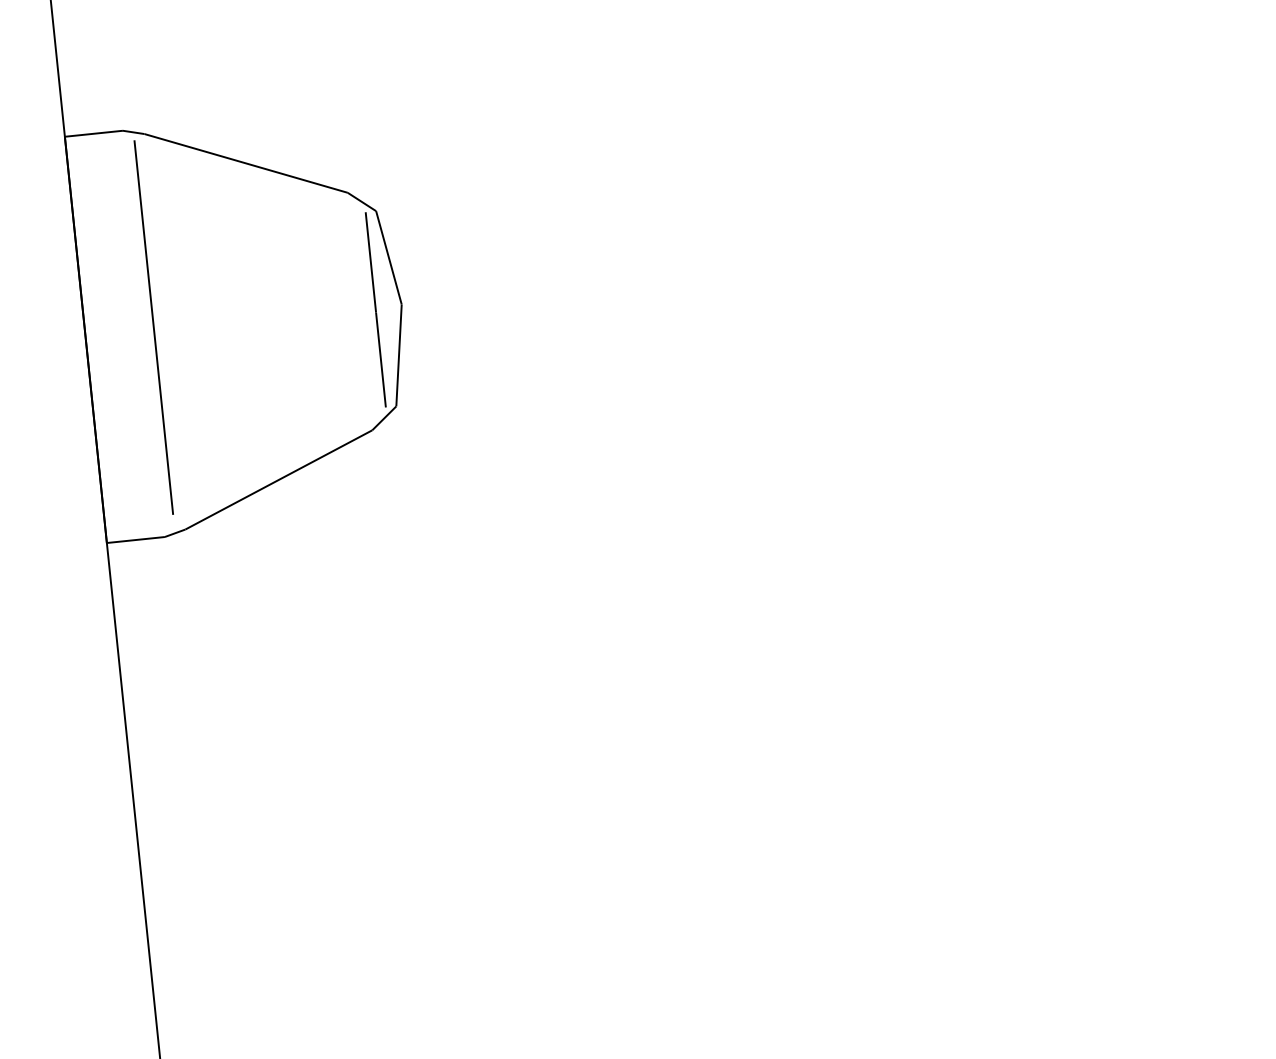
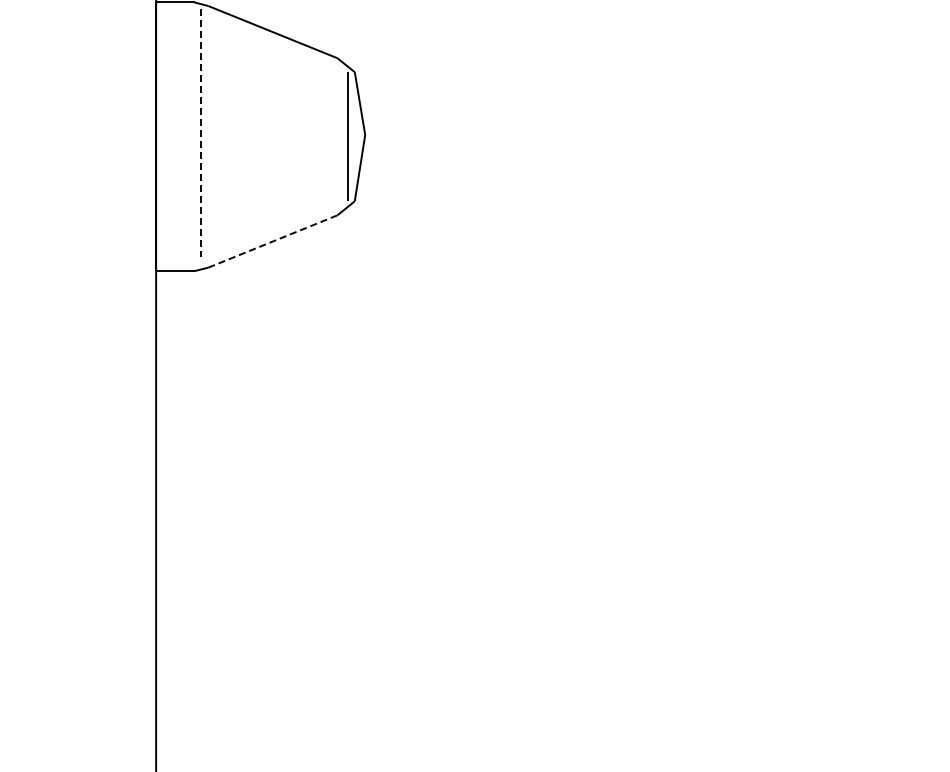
line: (153, 327) -> (201, 133), solid -> dashed
line: (278, 480) -> (272, 241), solid -> dashed

